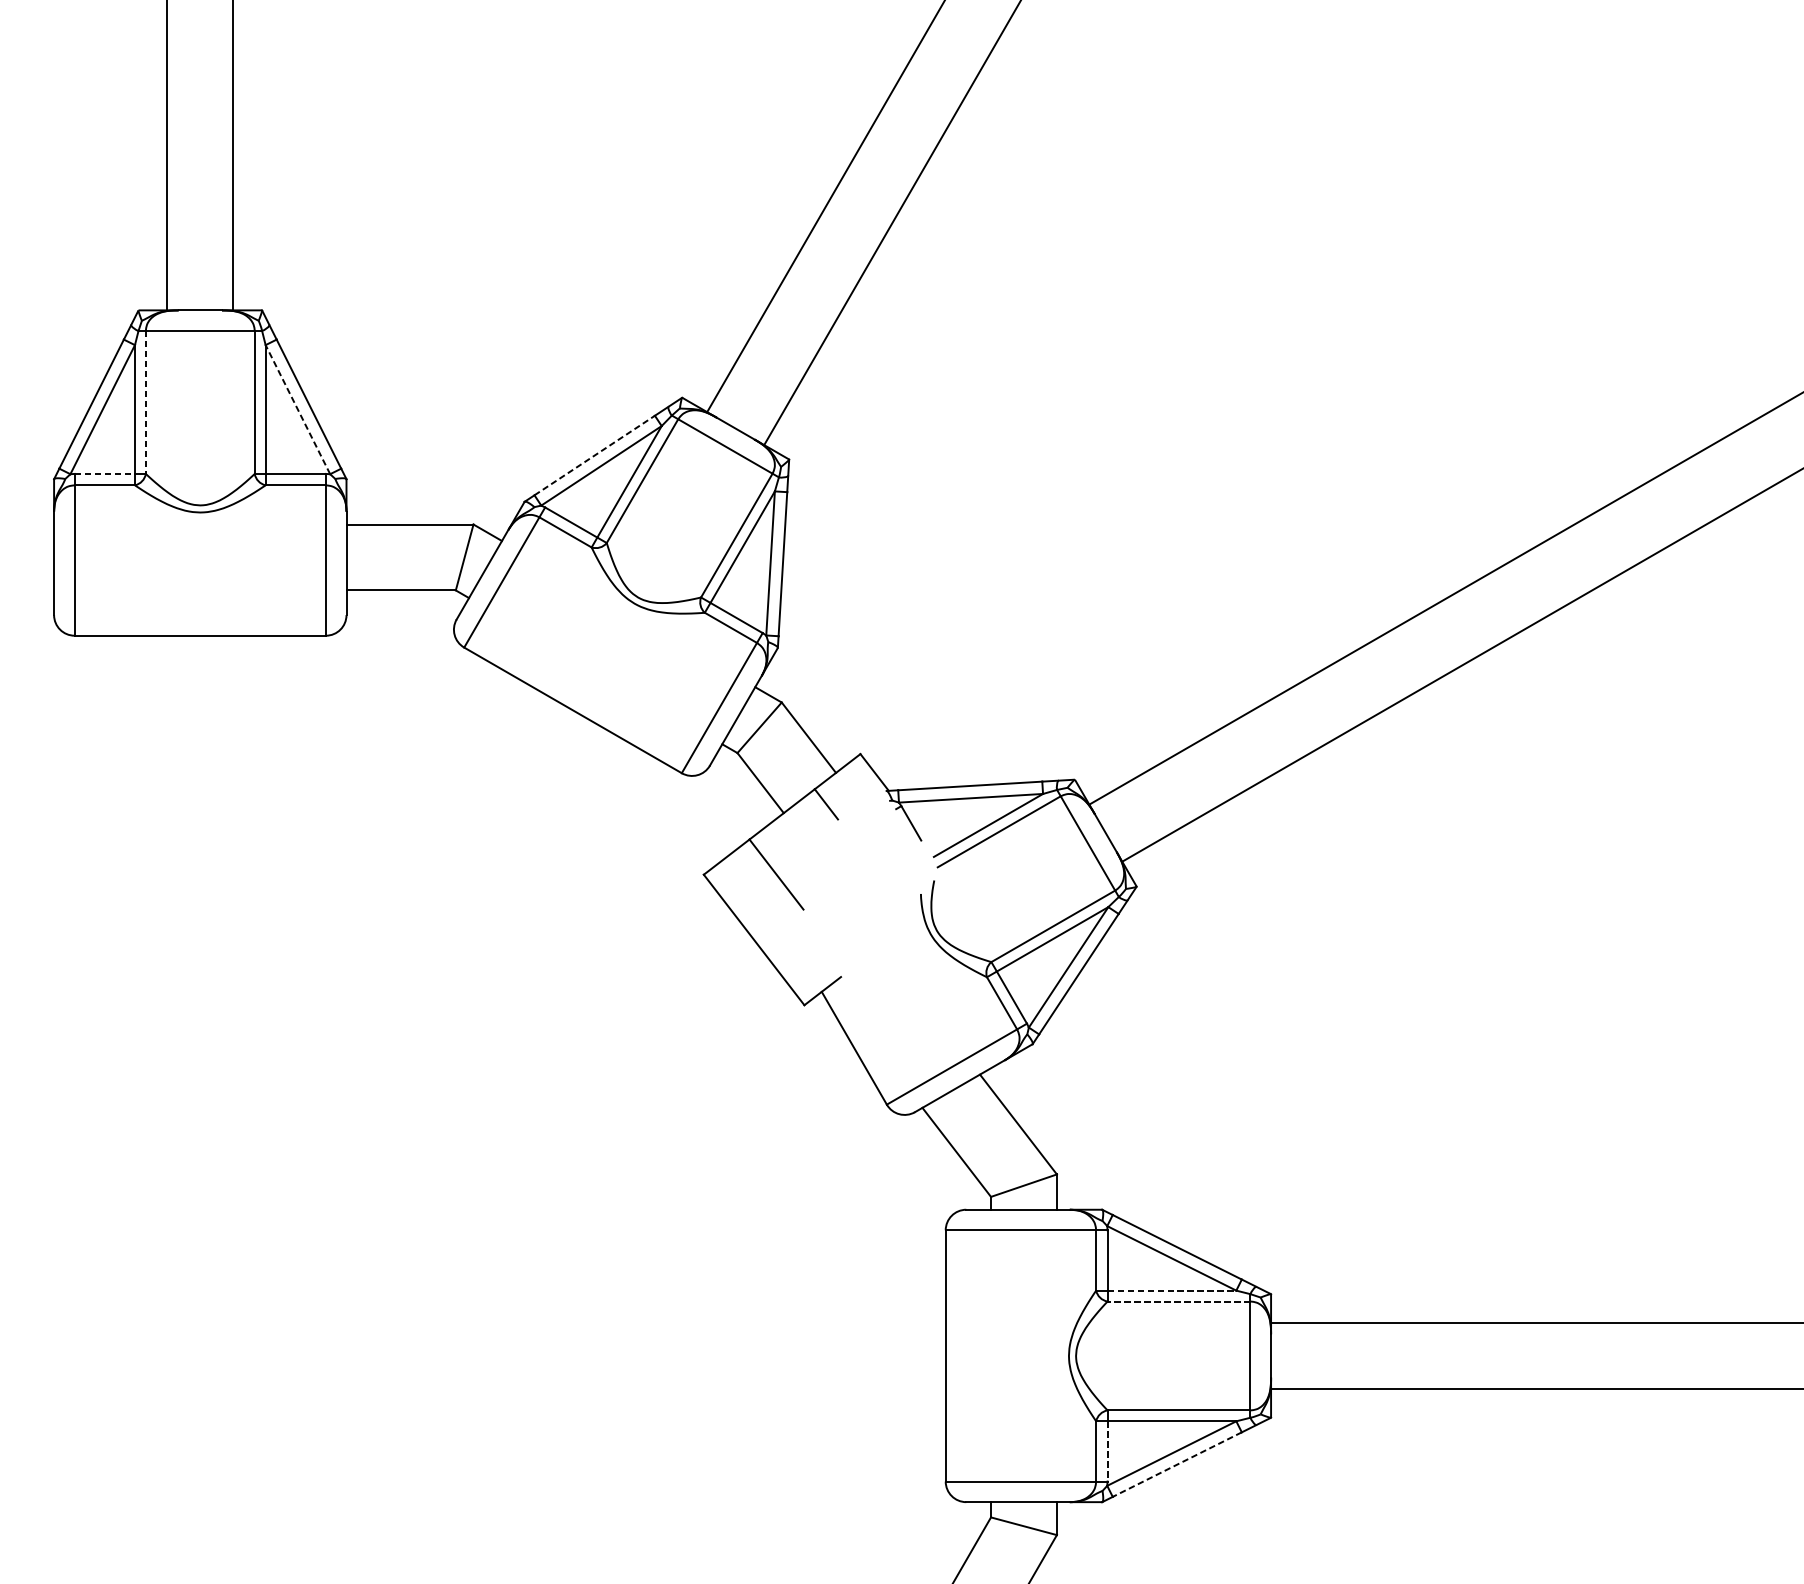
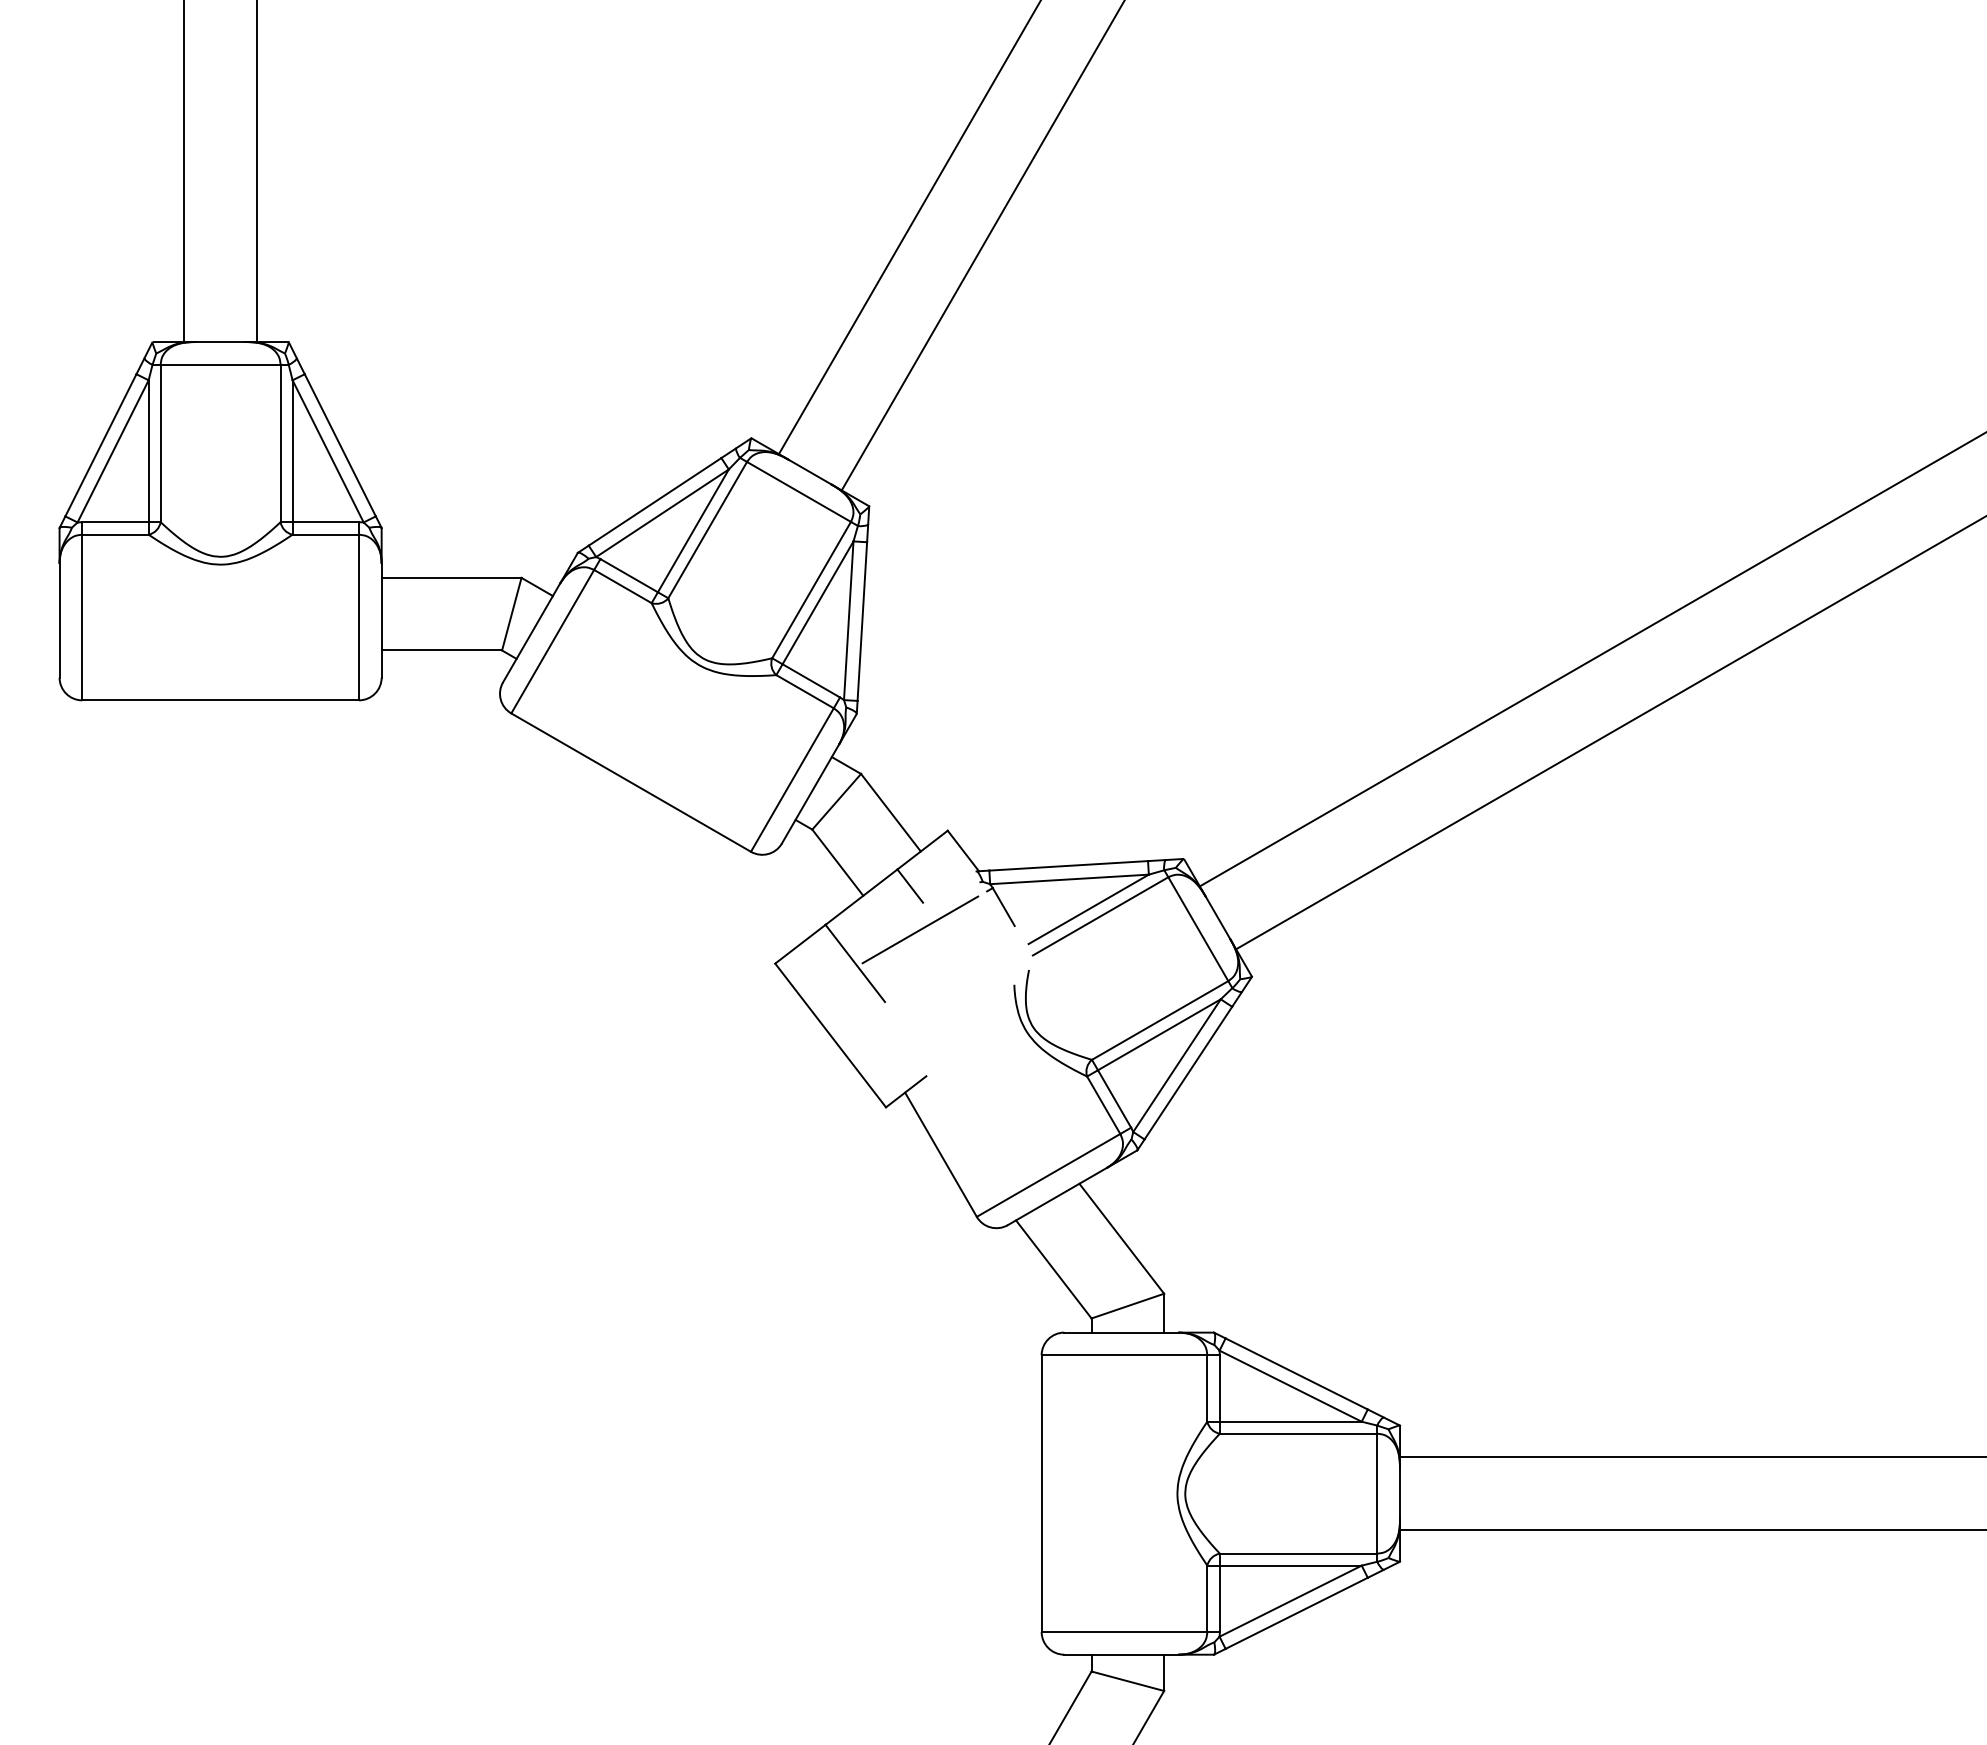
line: (145, 402) -> (160, 443), dashed -> solid
line: (297, 408) -> (327, 450), dashed -> solid
line: (595, 455) -> (655, 501), dashed -> solid
line: (104, 474) -> (115, 522), dashed -> solid
line: (835, 843) -> (920, 929), added
line: (1171, 1290) -> (1290, 1421), dashed -> solid
line: (1178, 1301) -> (1298, 1433), dashed -> solid
line: (1107, 1452) -> (1219, 1599), dashed -> solid
line: (1177, 1464) -> (1296, 1613), dashed -> solid

